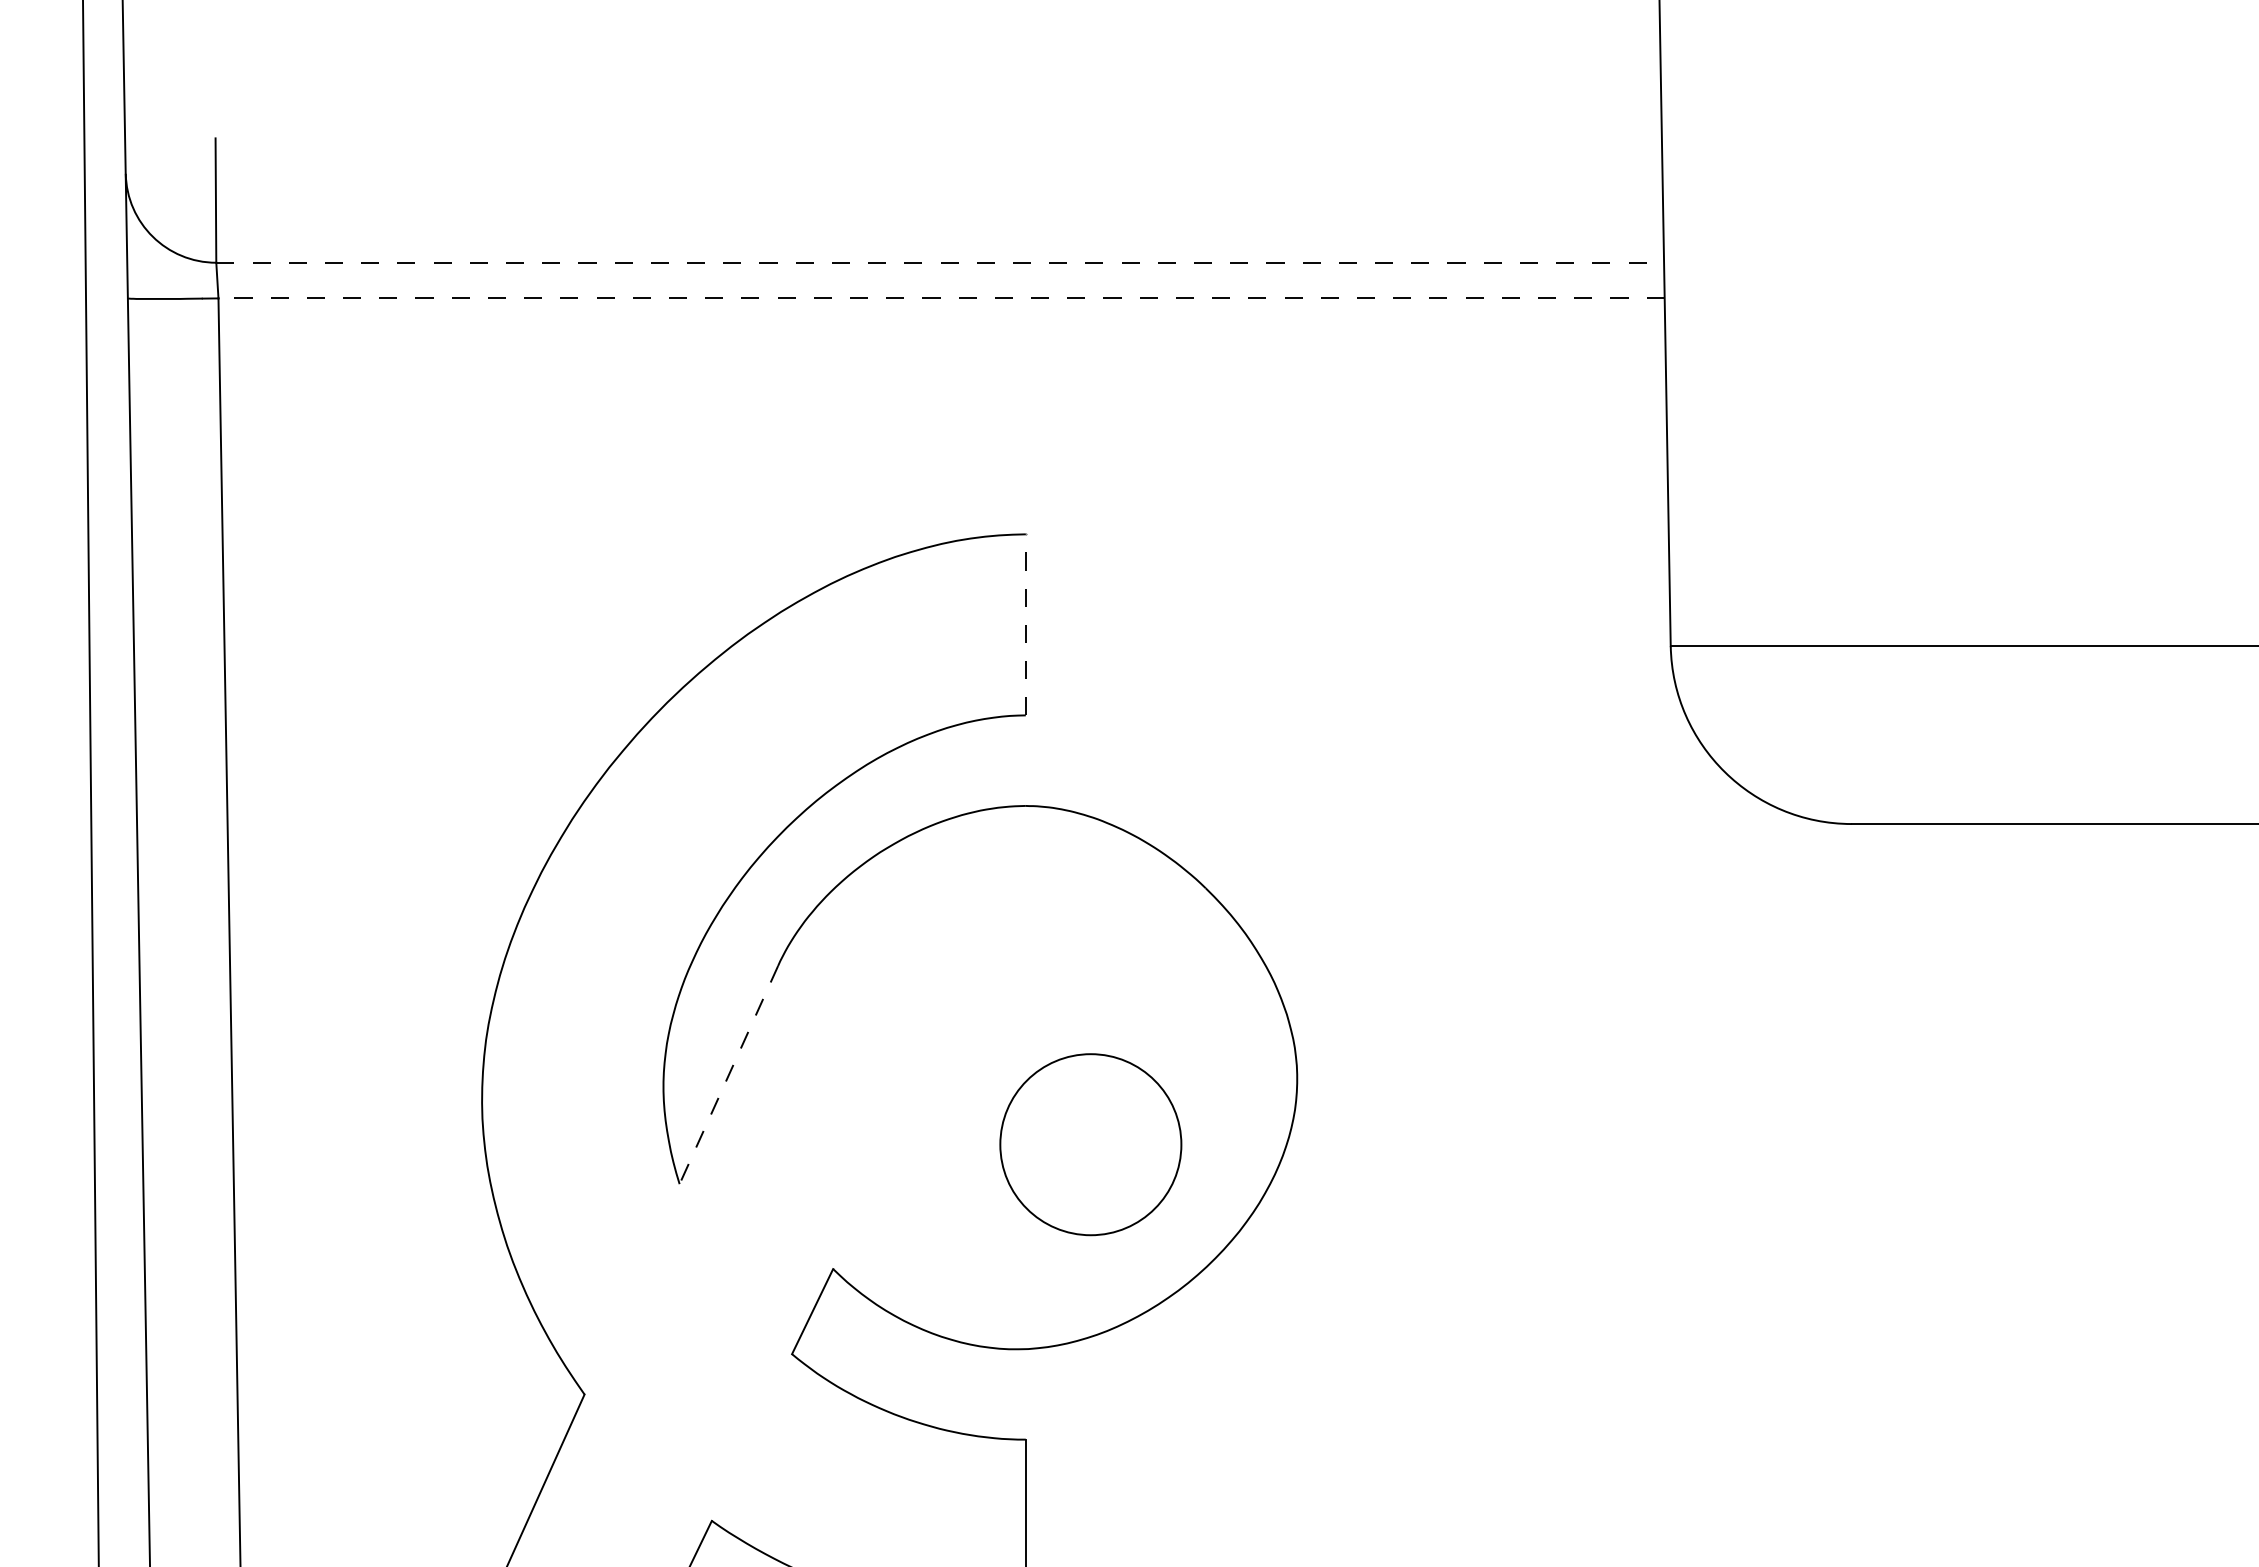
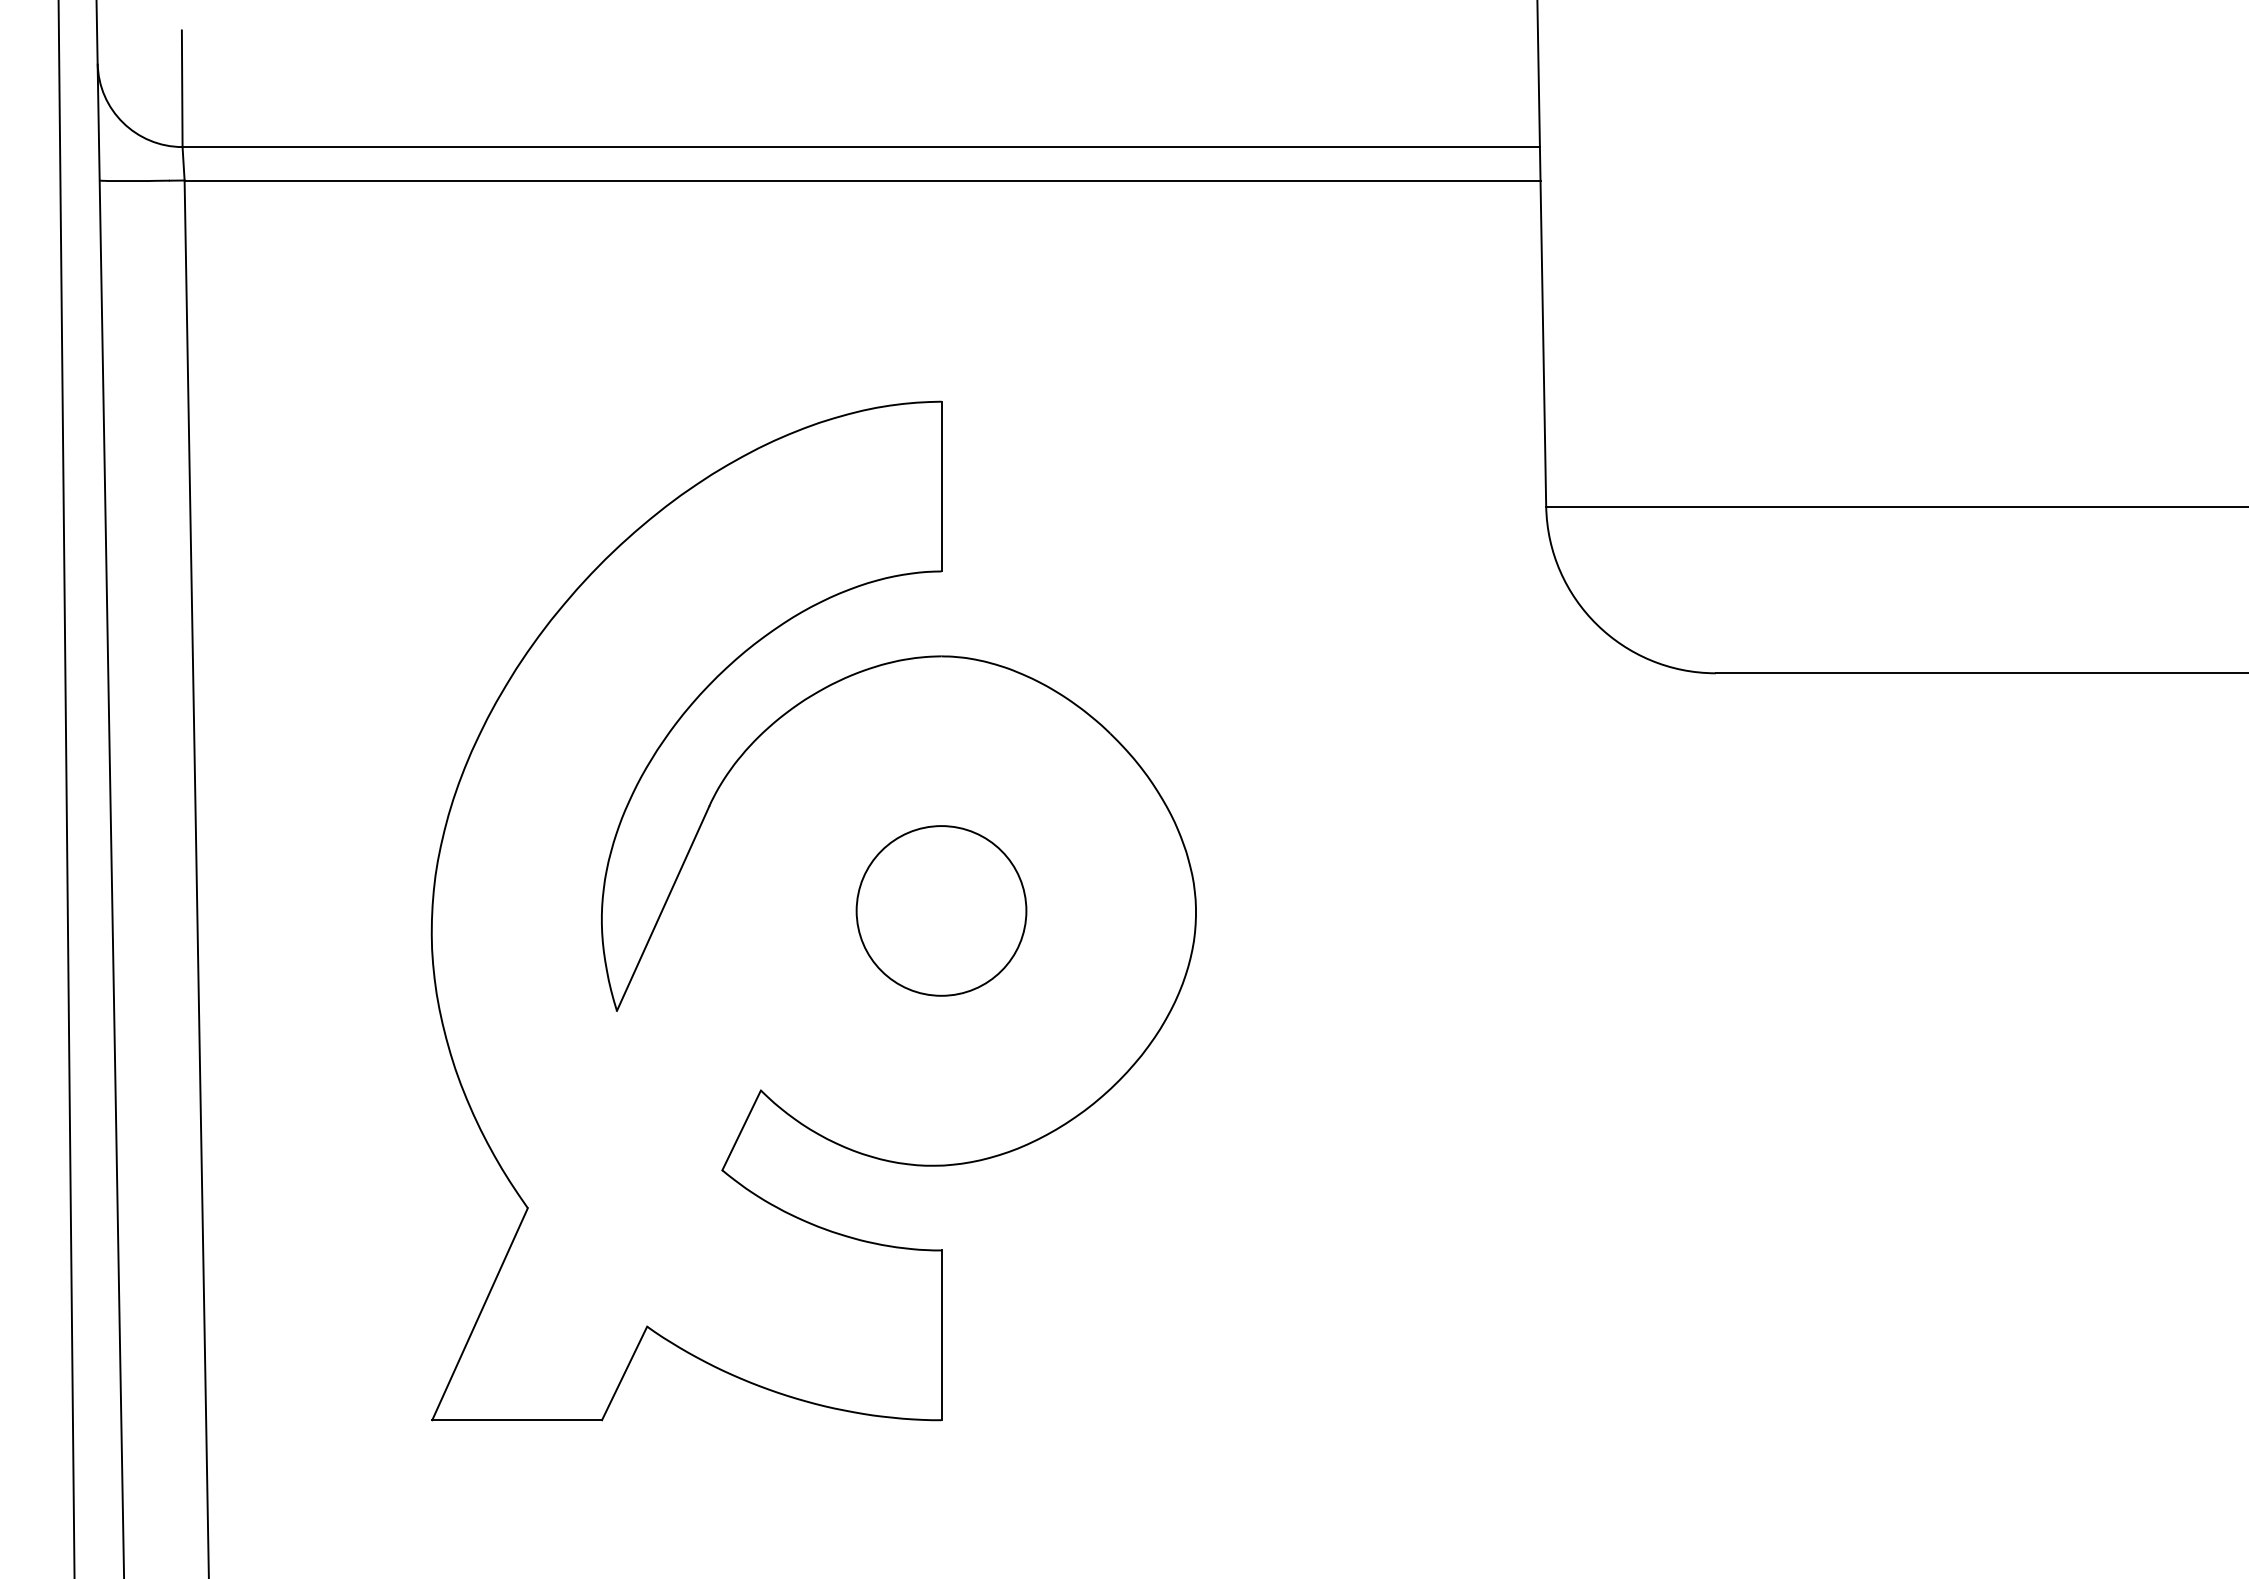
line: (940, 263) -> (861, 147), dashed -> solid
line: (941, 298) -> (862, 180), dashed -> solid
line: (1025, 624) -> (941, 486), dashed -> solid
line: (728, 1075) -> (662, 909), dashed -> solid
part: (1090, 1144) -> (941, 910), moved

